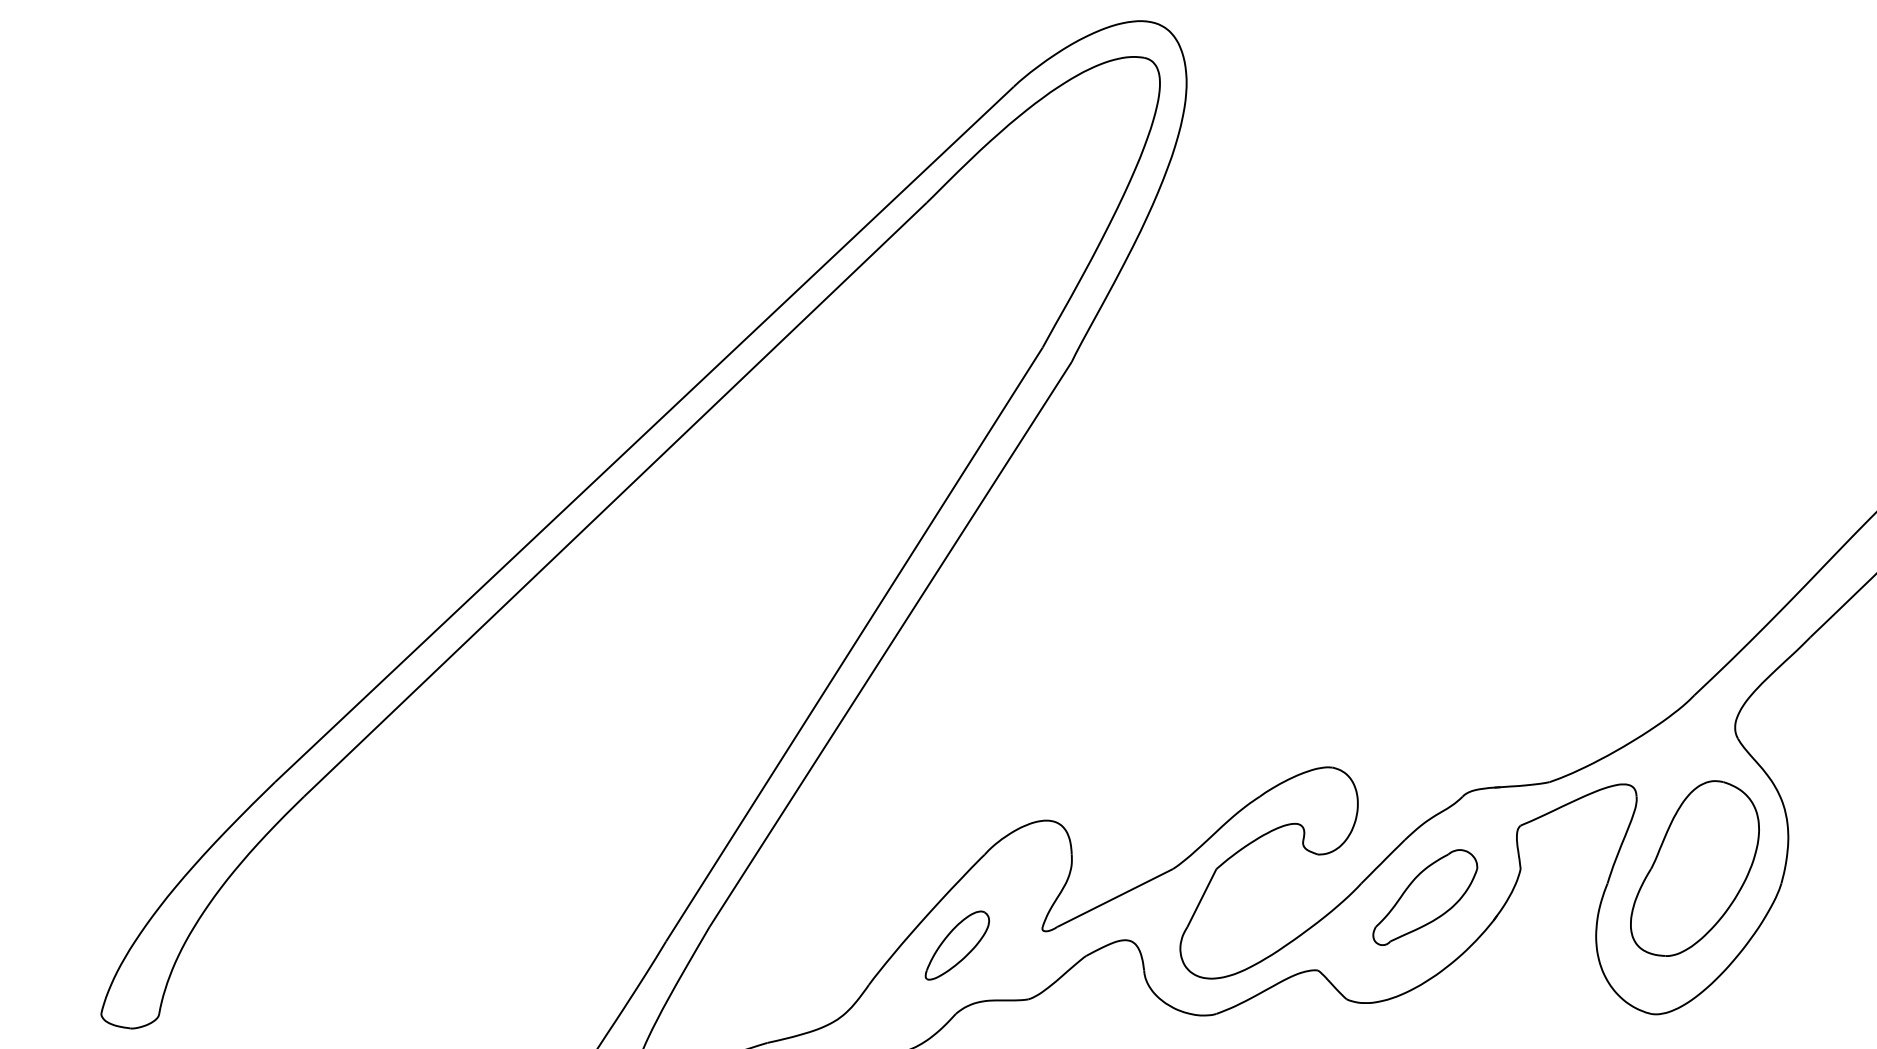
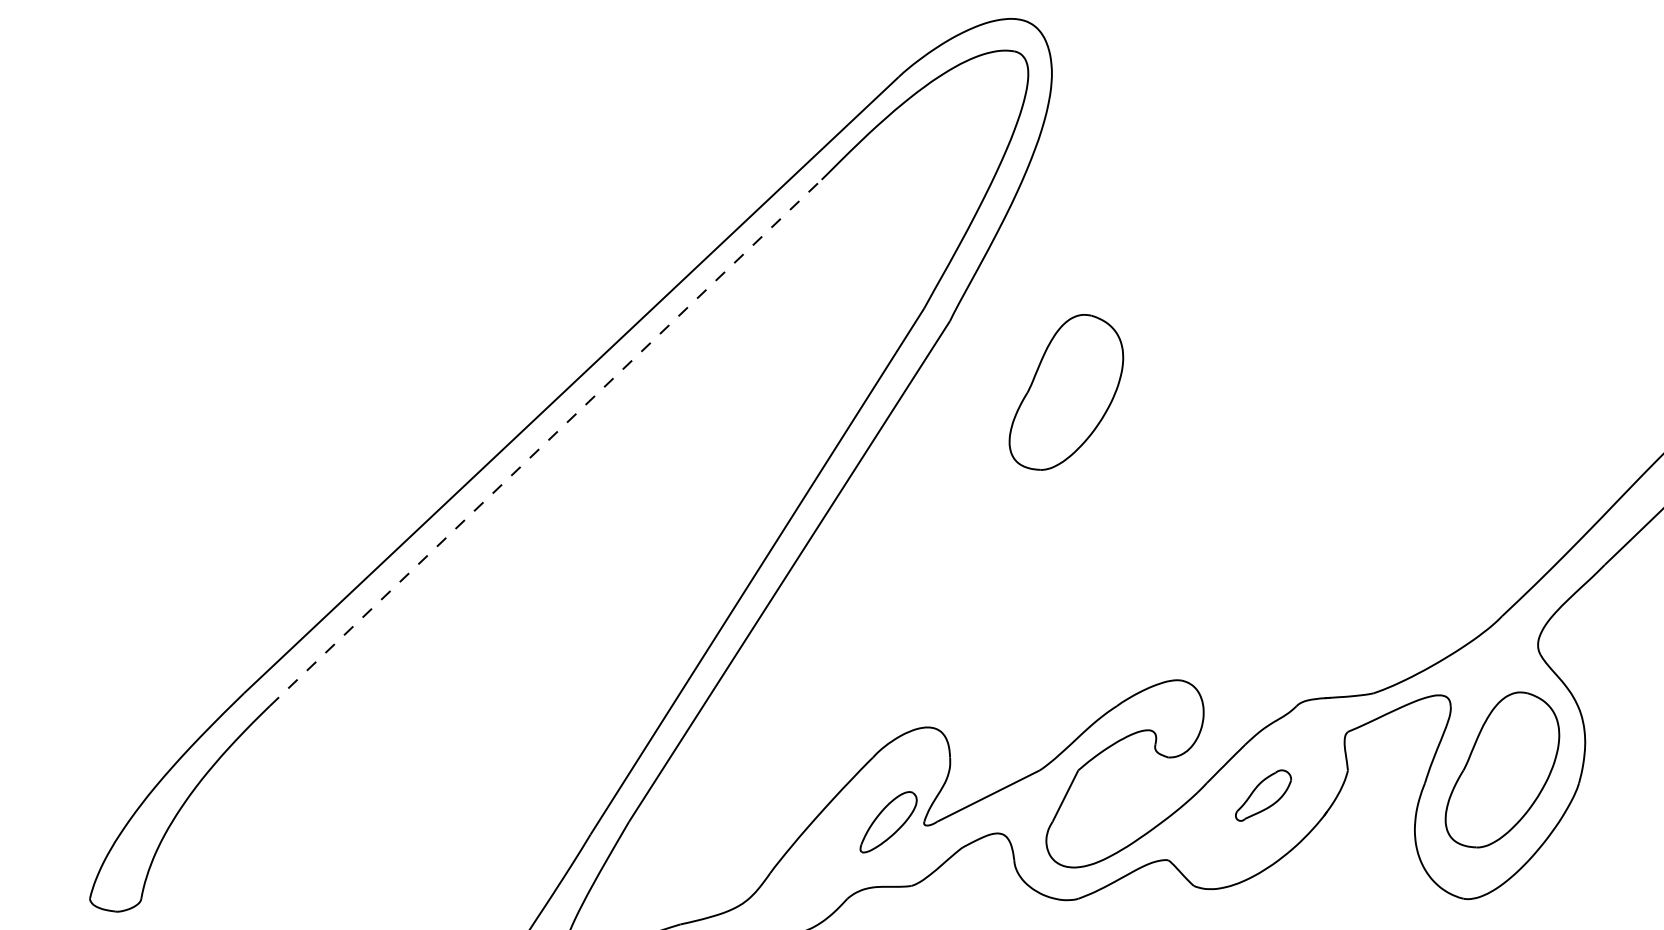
part: (1202, 442) -> (1065, 392), added
line: (615, 499) -> (545, 442), solid -> dashed
part: (1425, 897) -> (1263, 795), size x0.6
part: (957, 945) -> (888, 822), moved

